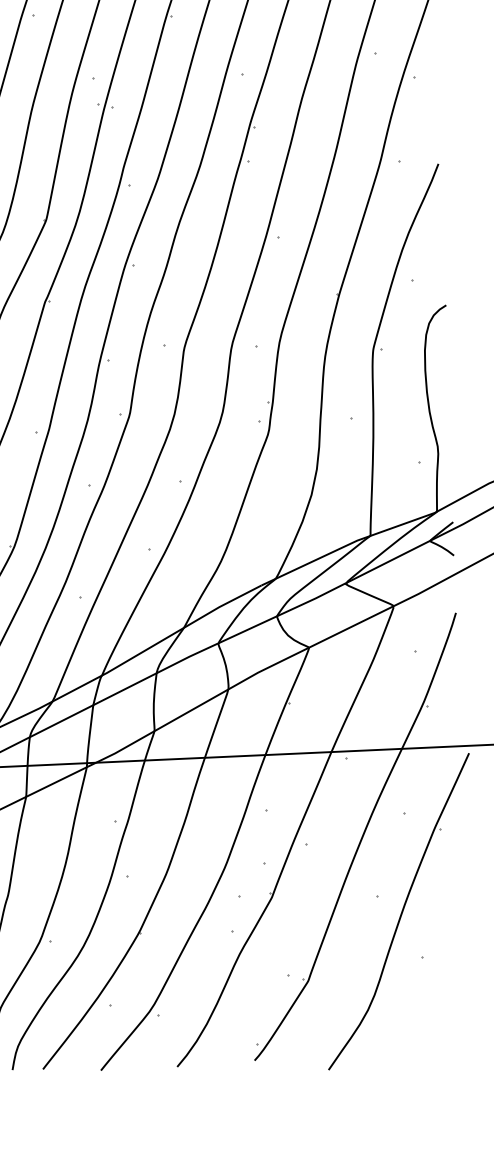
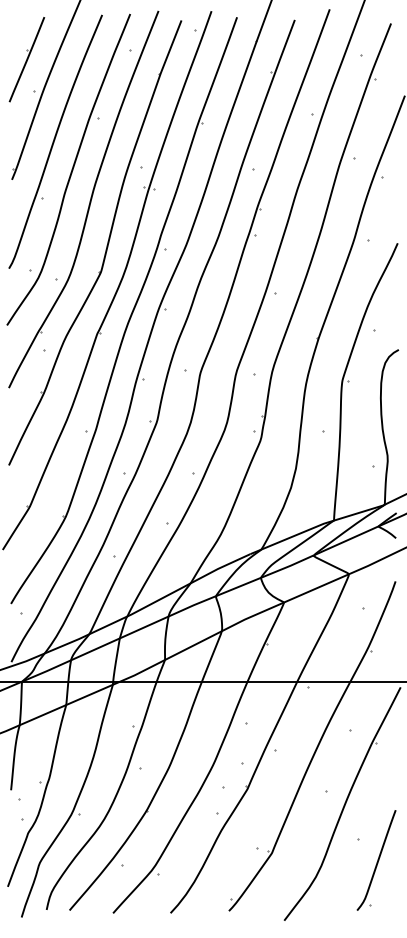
part: (447, 984) -> (376, 860), added

